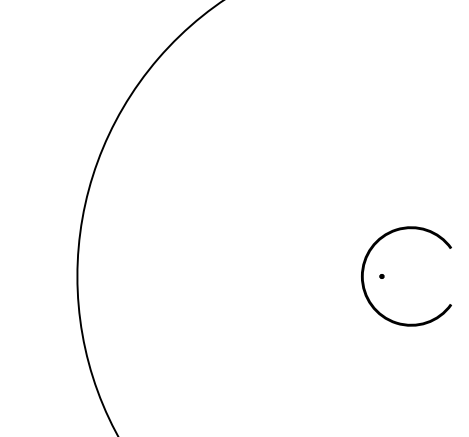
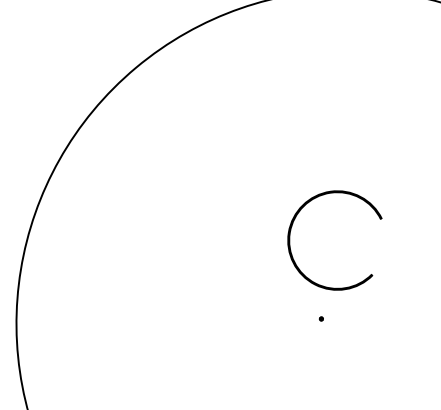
part: (364, 270) -> (292, 227), moved

